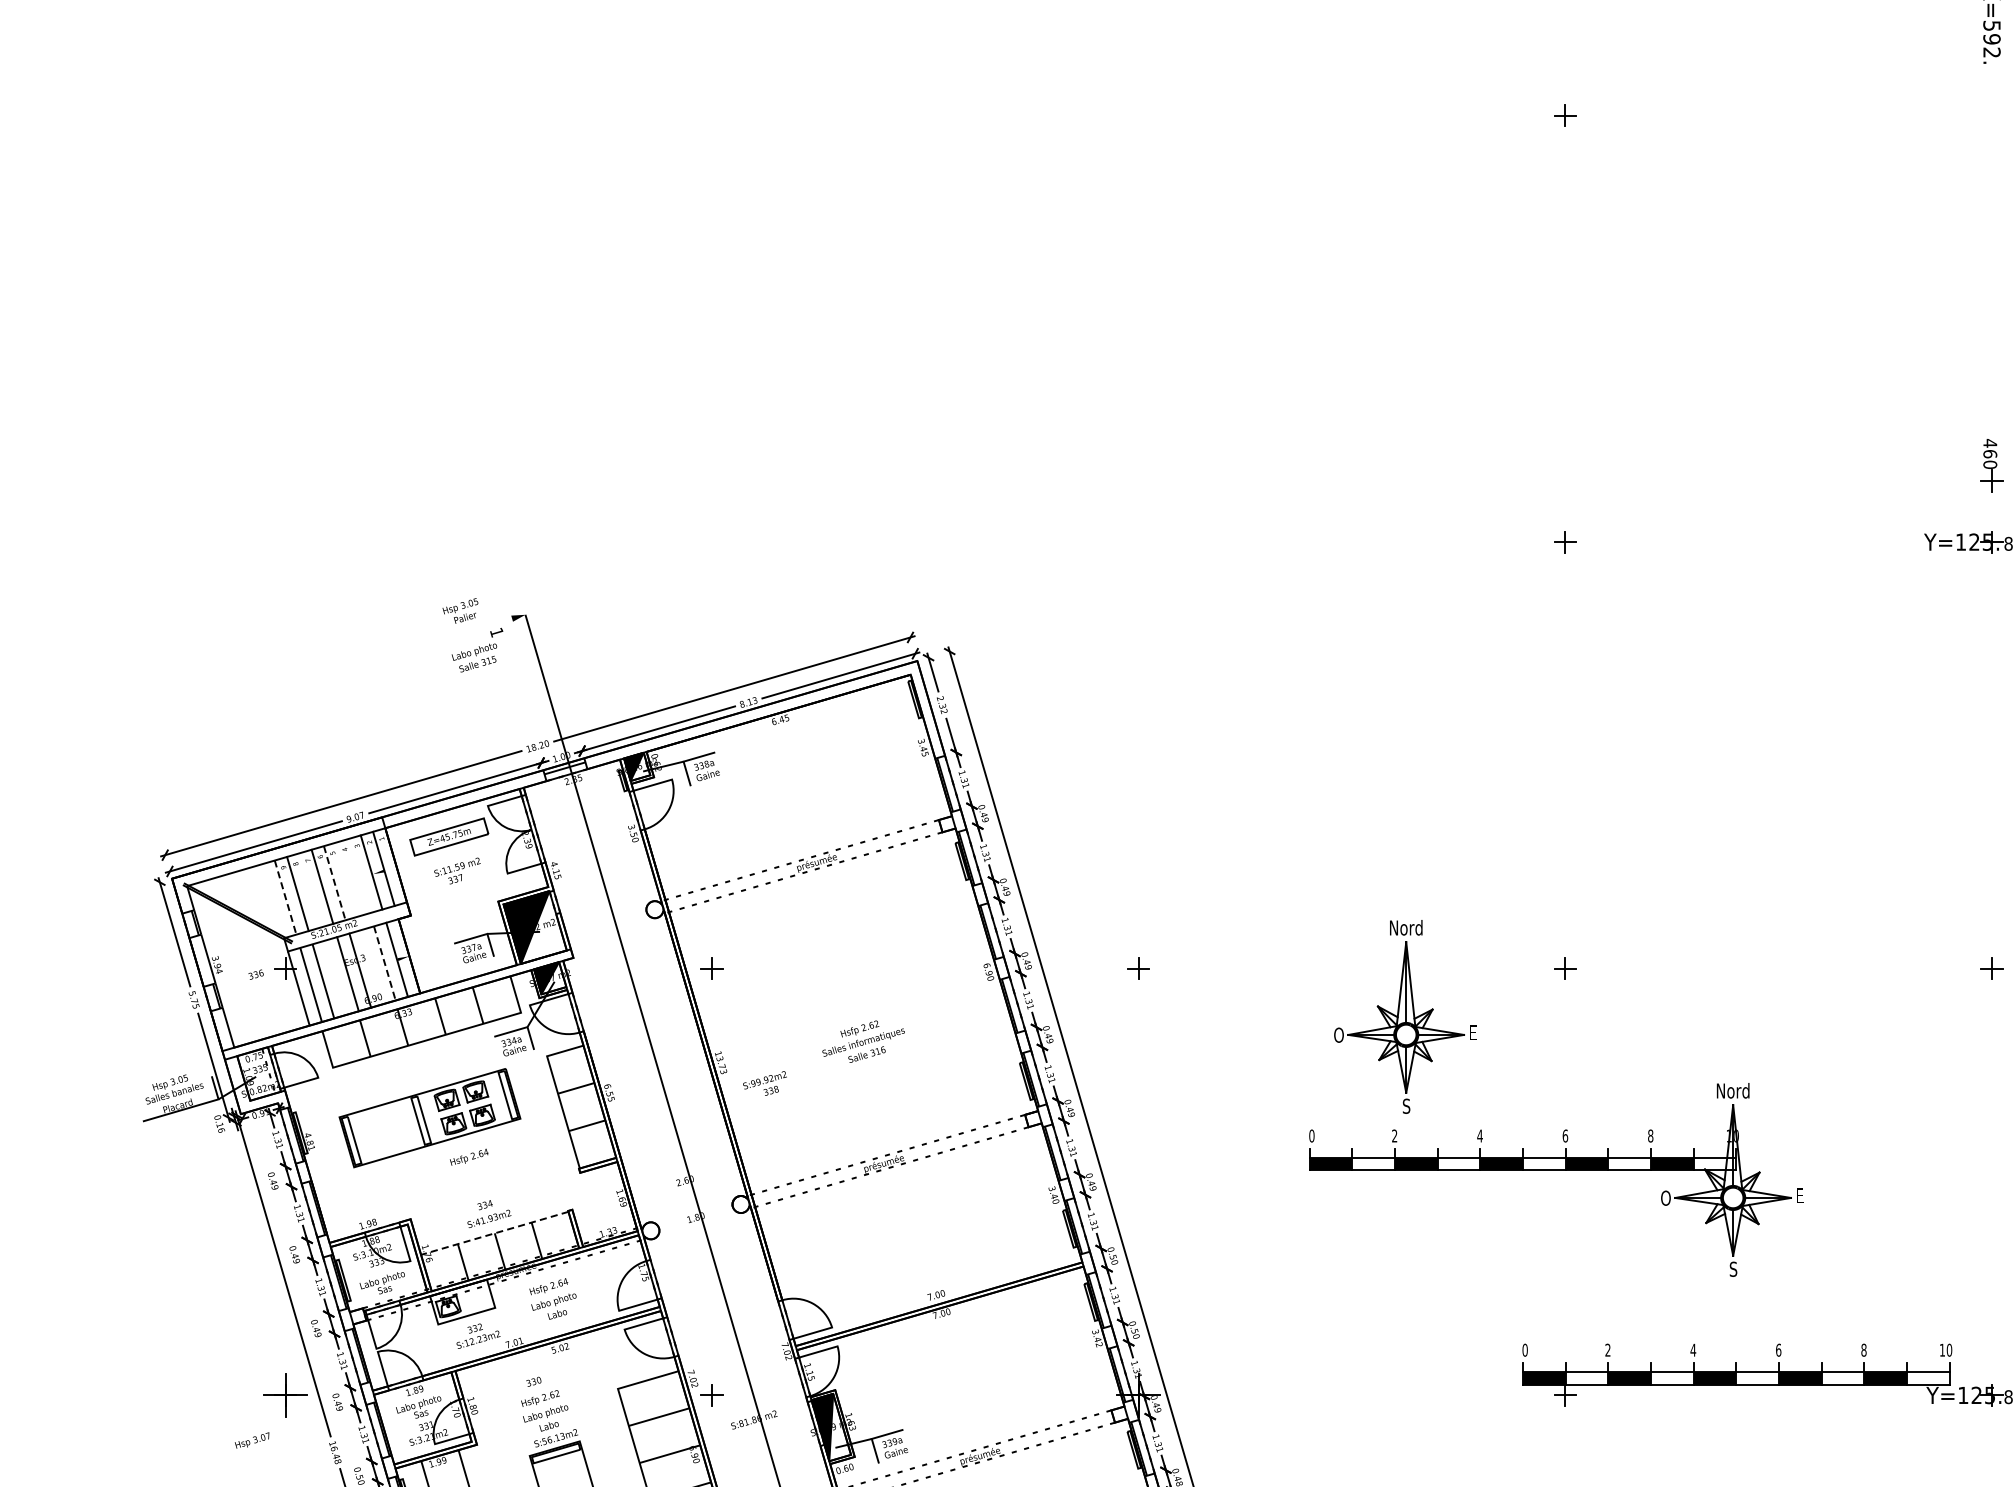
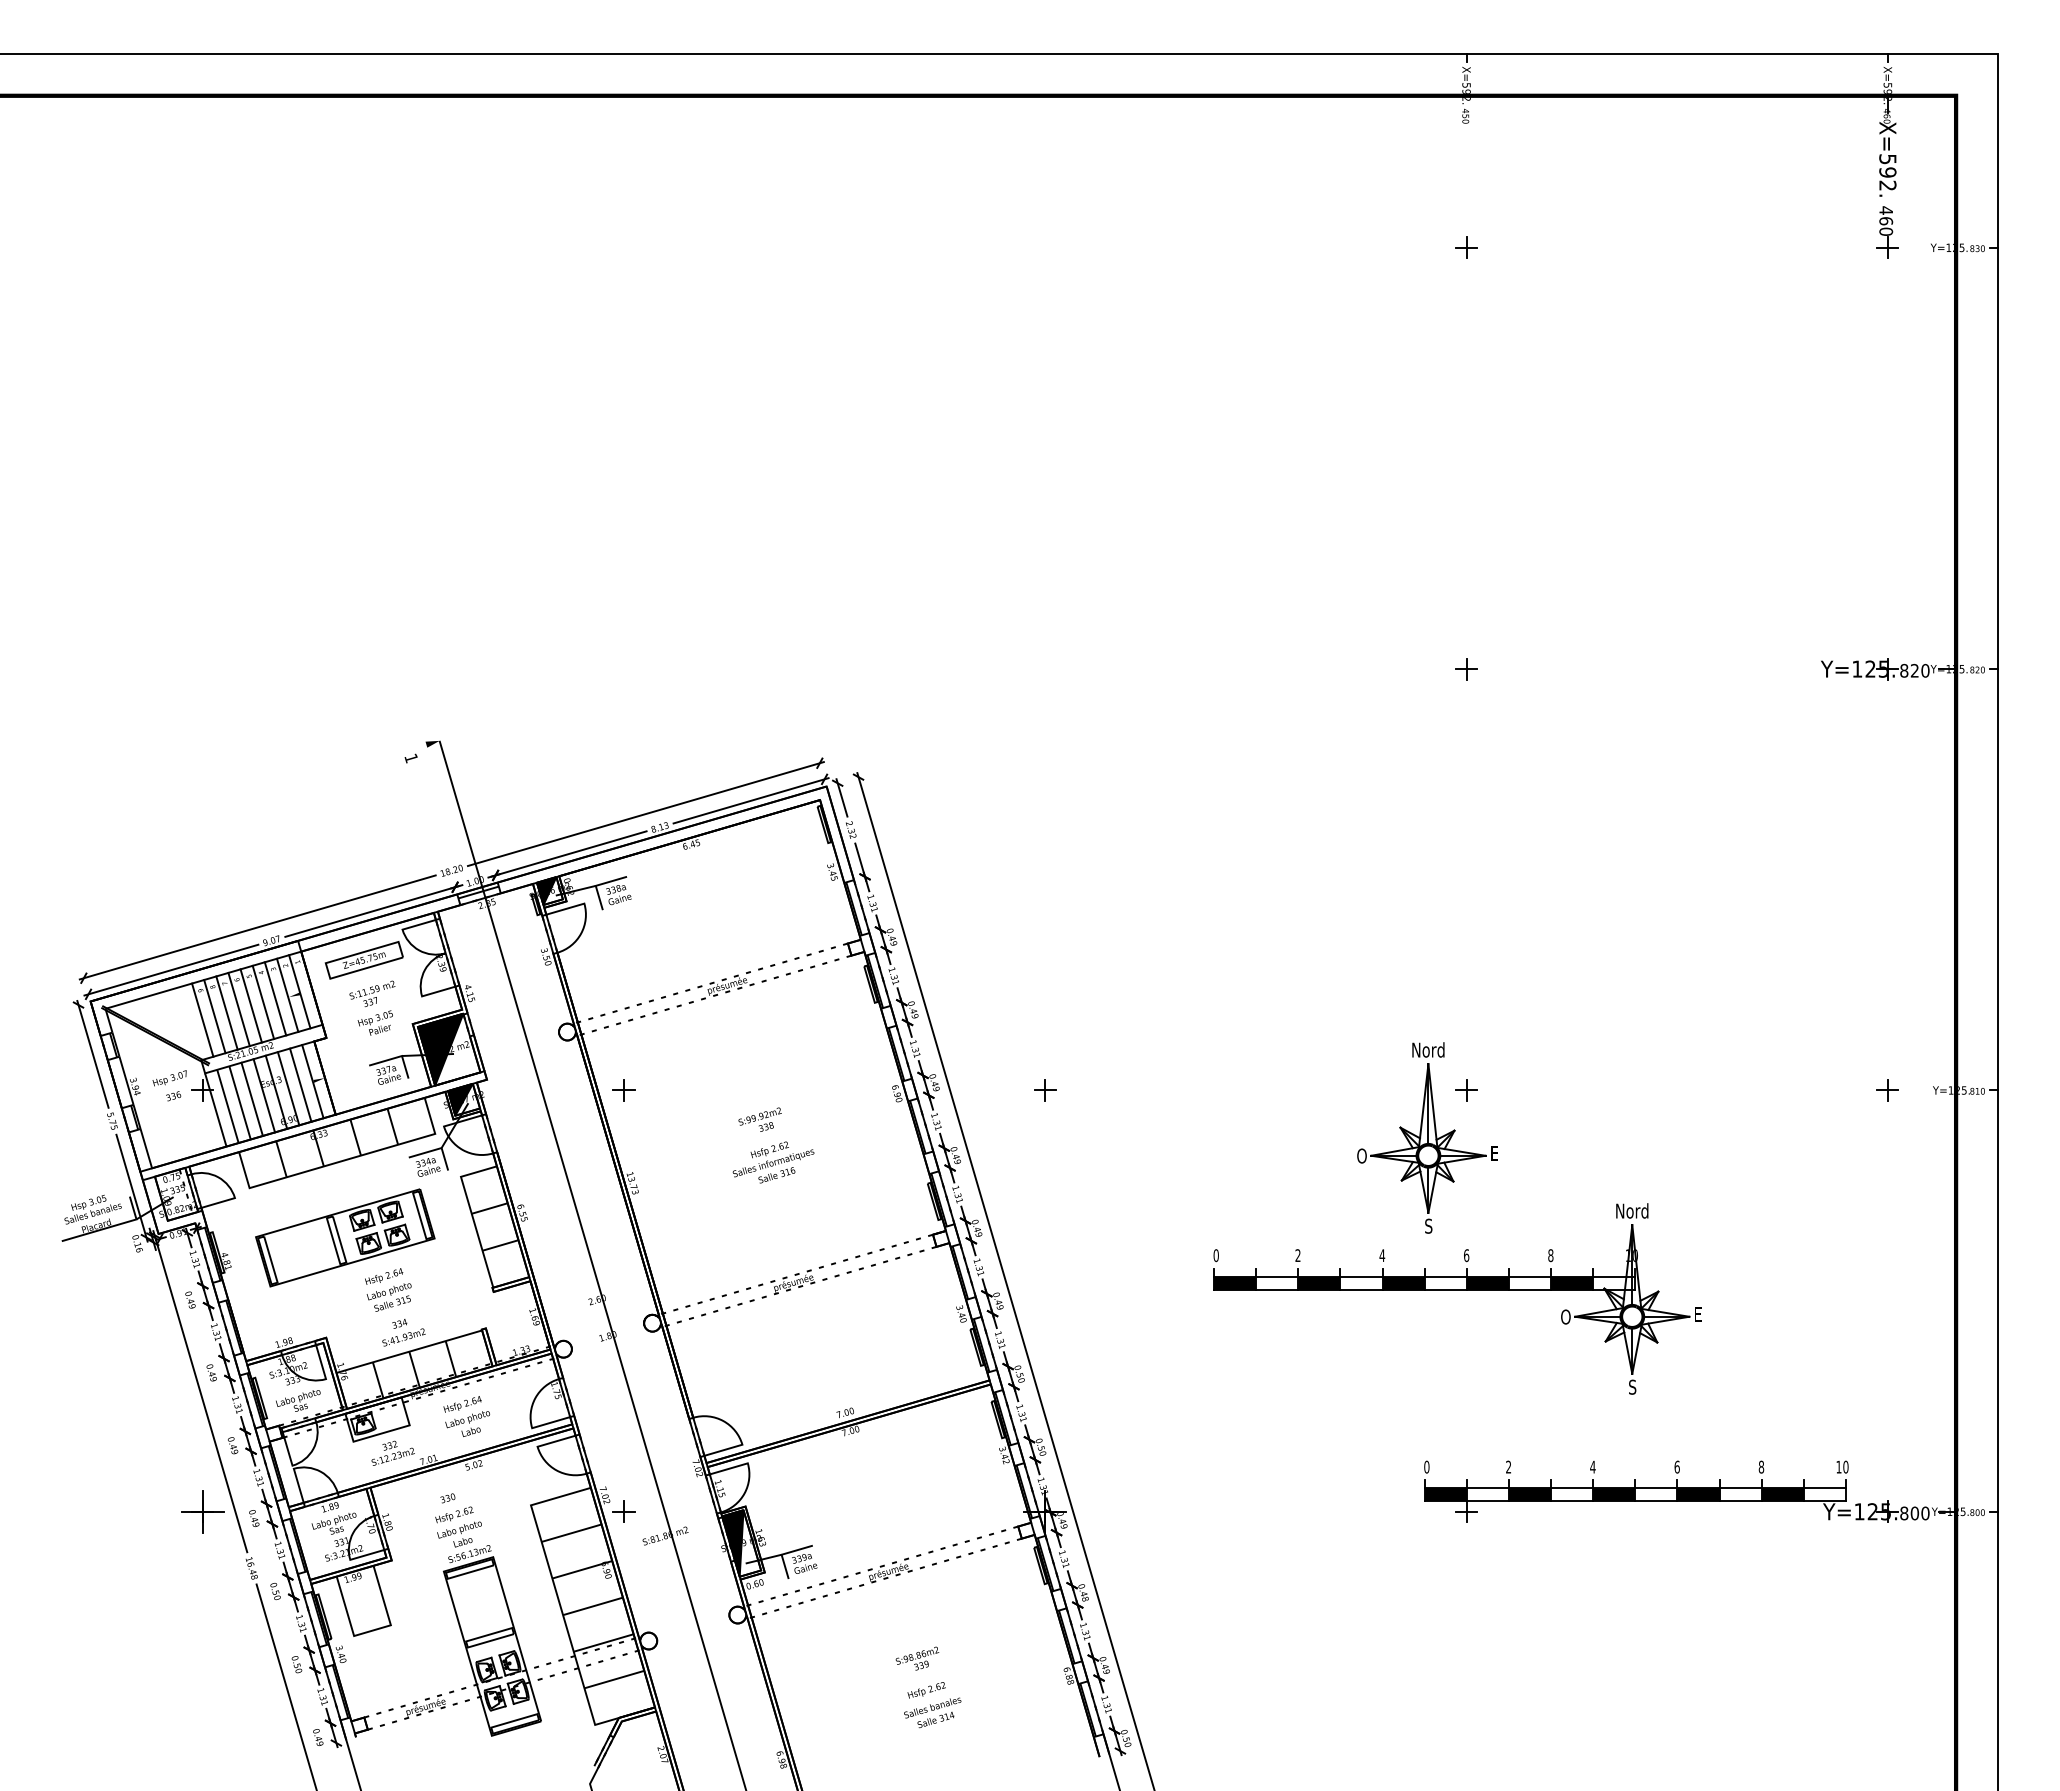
part: (1991, 465) -> (1887, 232), moved
text: (459, 610) -> (374, 1022), moved
text: (473, 657) -> (388, 1297), moved
line: (359, 875) -> (275, 998), added
line: (347, 879) -> (263, 1002), added
line: (334, 883) -> (251, 1006), dashed -> solid
line: (309, 889) -> (226, 1012), added
line: (285, 897) -> (202, 1020), dashed -> solid
line: (384, 963) -> (300, 1085), dashed -> solid
line: (372, 966) -> (288, 1088), added
line: (334, 976) -> (251, 1098), added
part: (1405, 1016) -> (1427, 1137), moved
text: (764, 1083) -> (759, 1119), moved
line: (494, 1233) -> (409, 1351), dashed -> solid
text: (251, 1440) -> (169, 1078), moved

